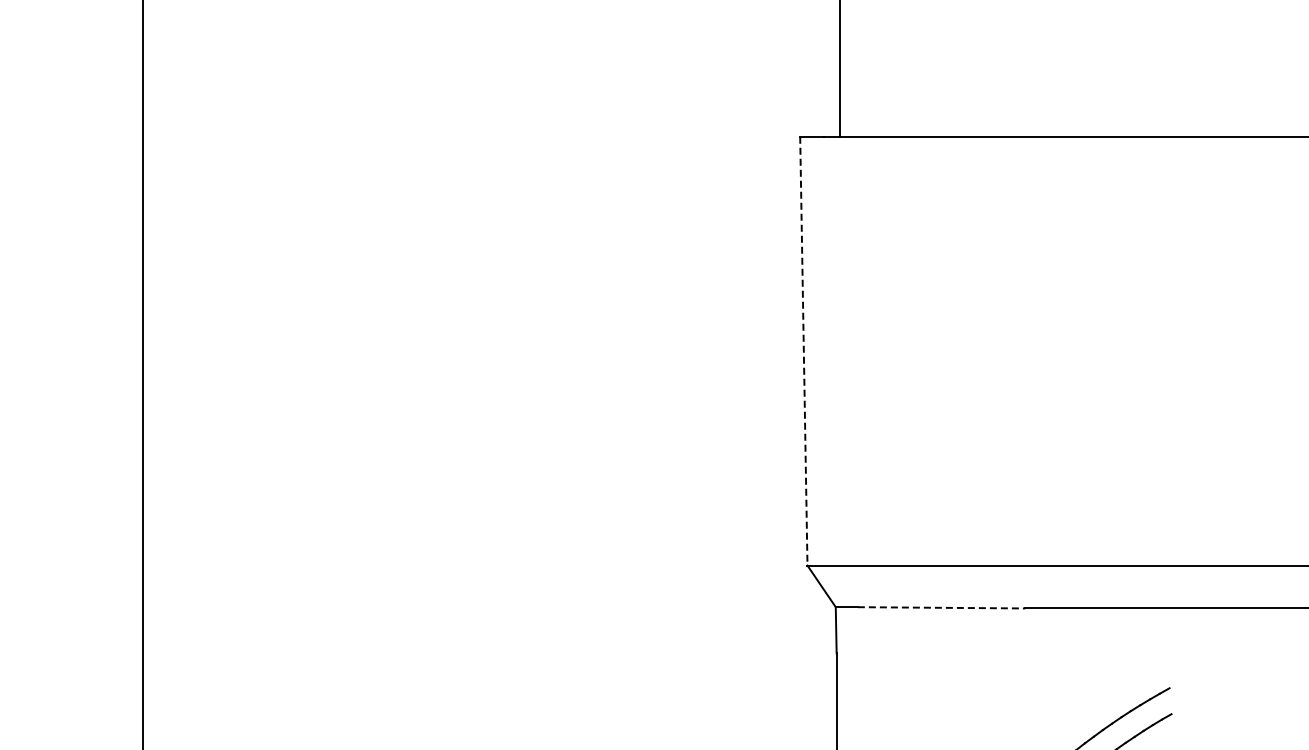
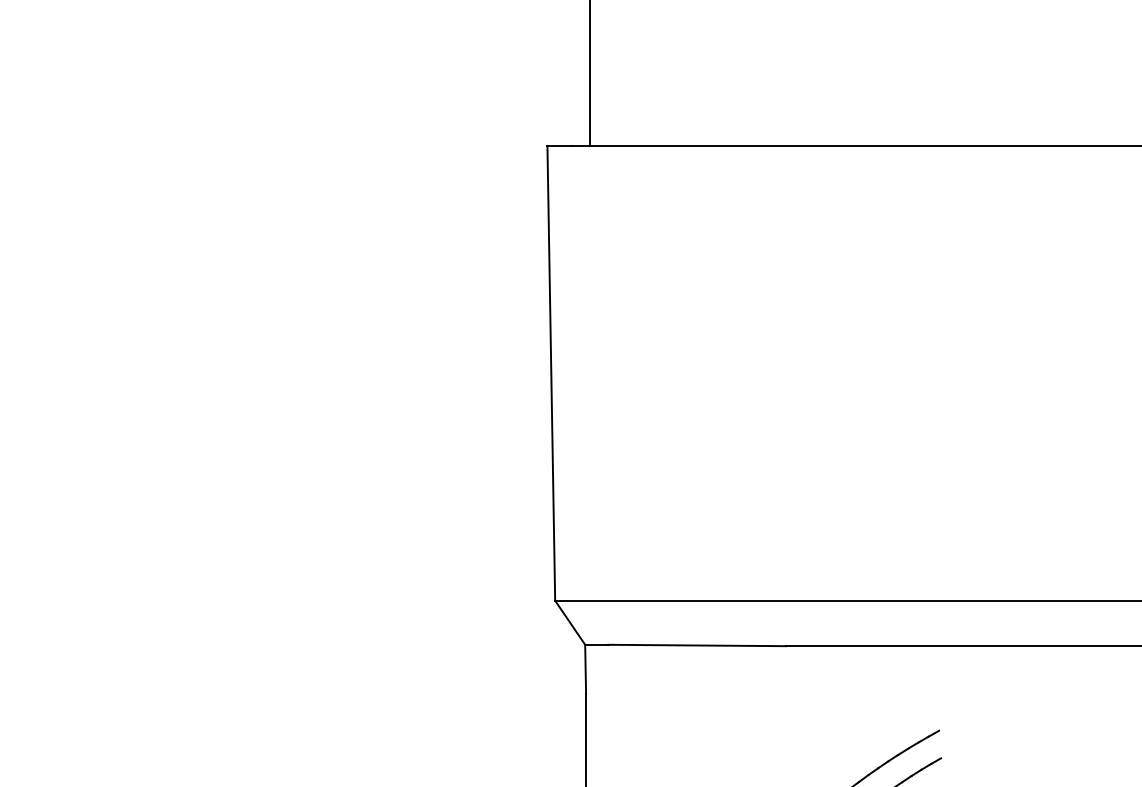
line: (803, 351) -> (550, 373), dashed -> solid
line: (941, 607) -> (697, 645), dashed -> solid

